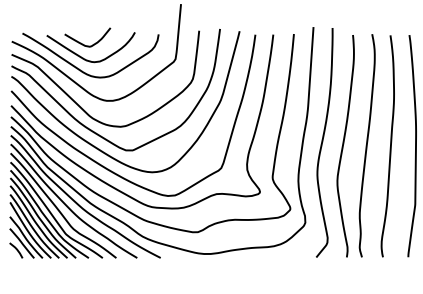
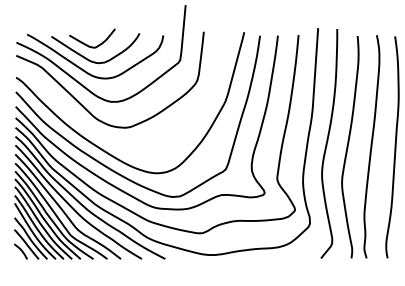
curve: (93, 130) -> (98, 131), removed

